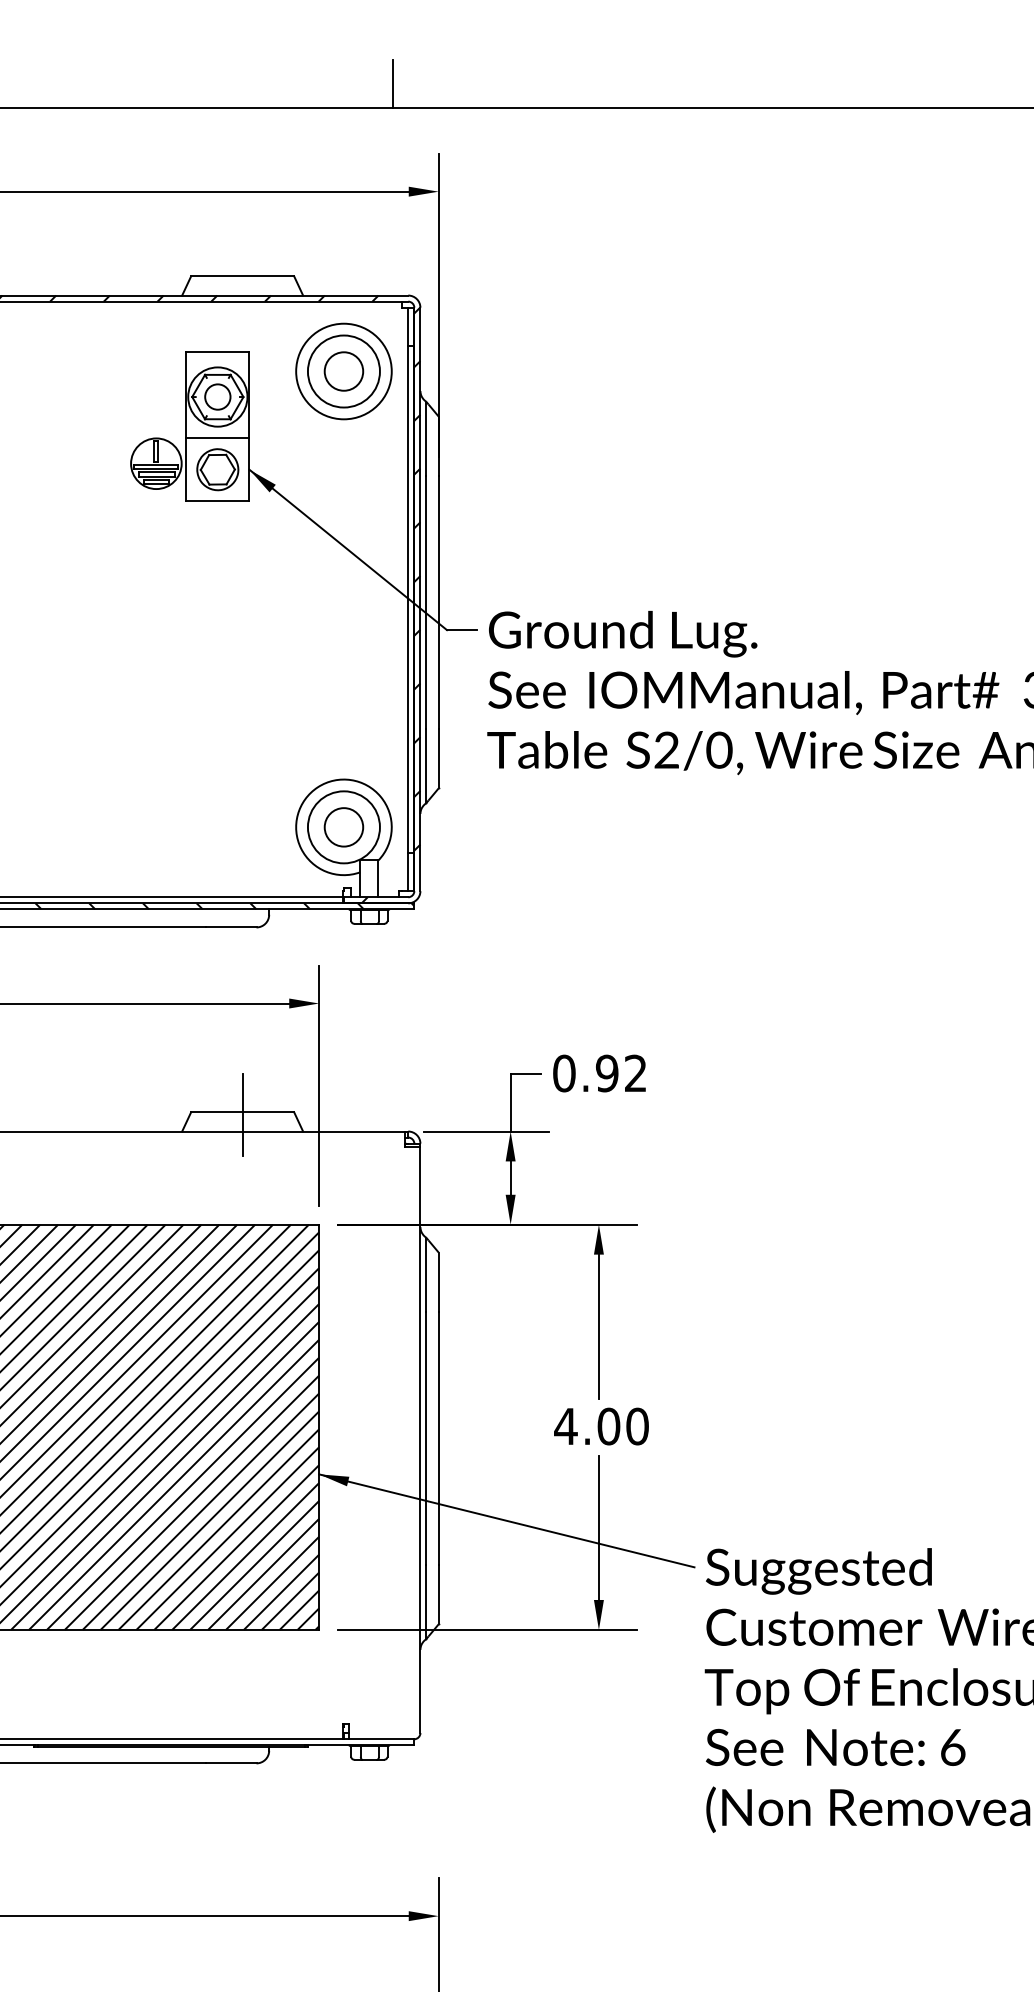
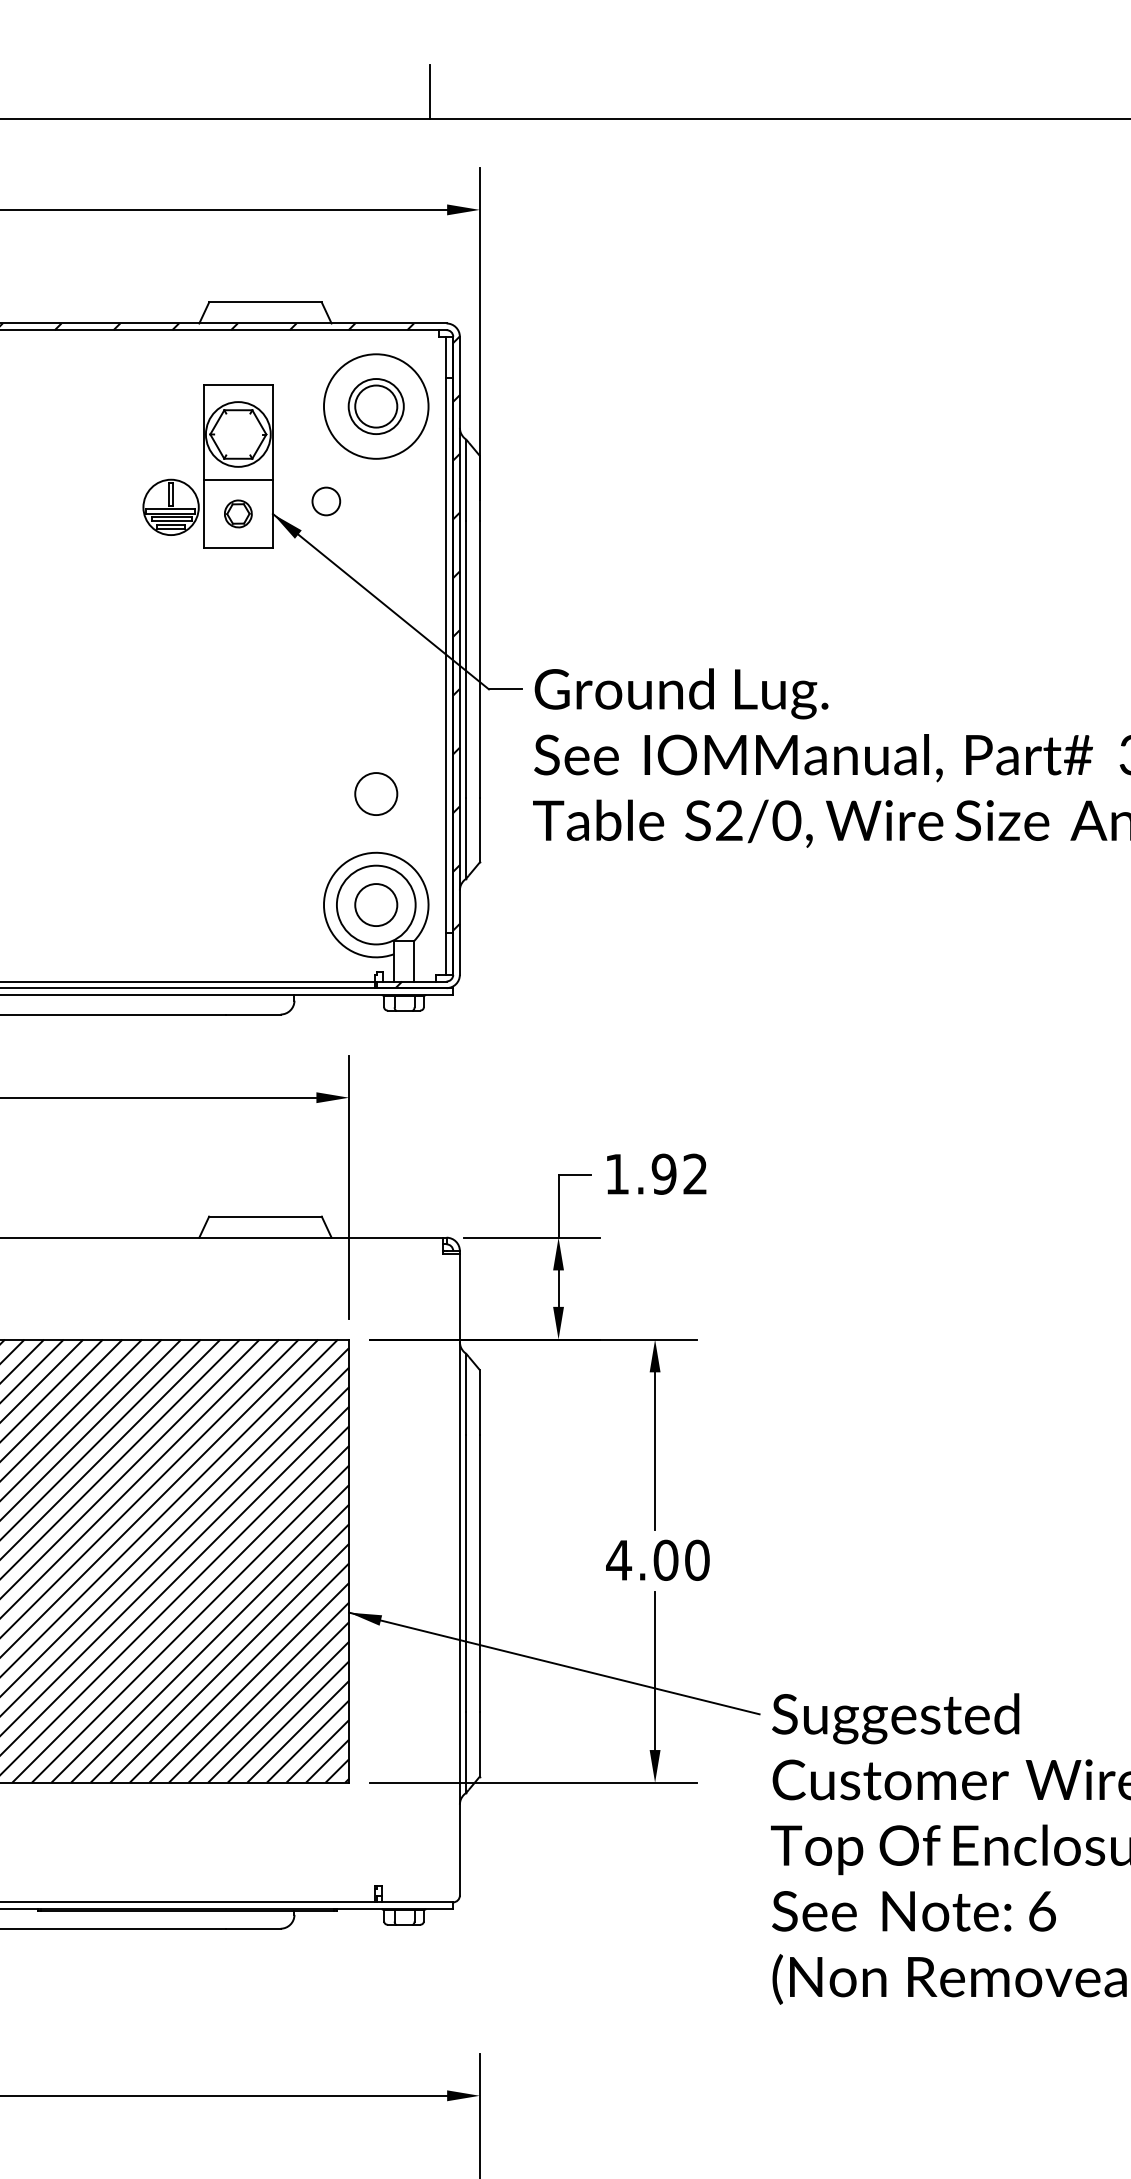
circle: (343, 371) -> (375, 406), size x0.7
circle: (217, 397) -> (326, 501), moved
part: (217, 469) -> (238, 513), size x0.6
circle: (344, 725) -> (376, 793), added
hatch: (224, 906) -> (245, 991), removed
text: (564, 1072) -> (617, 1173), 0.92 -> 1.92
line: (242, 1114) -> (265, 1219), removed

